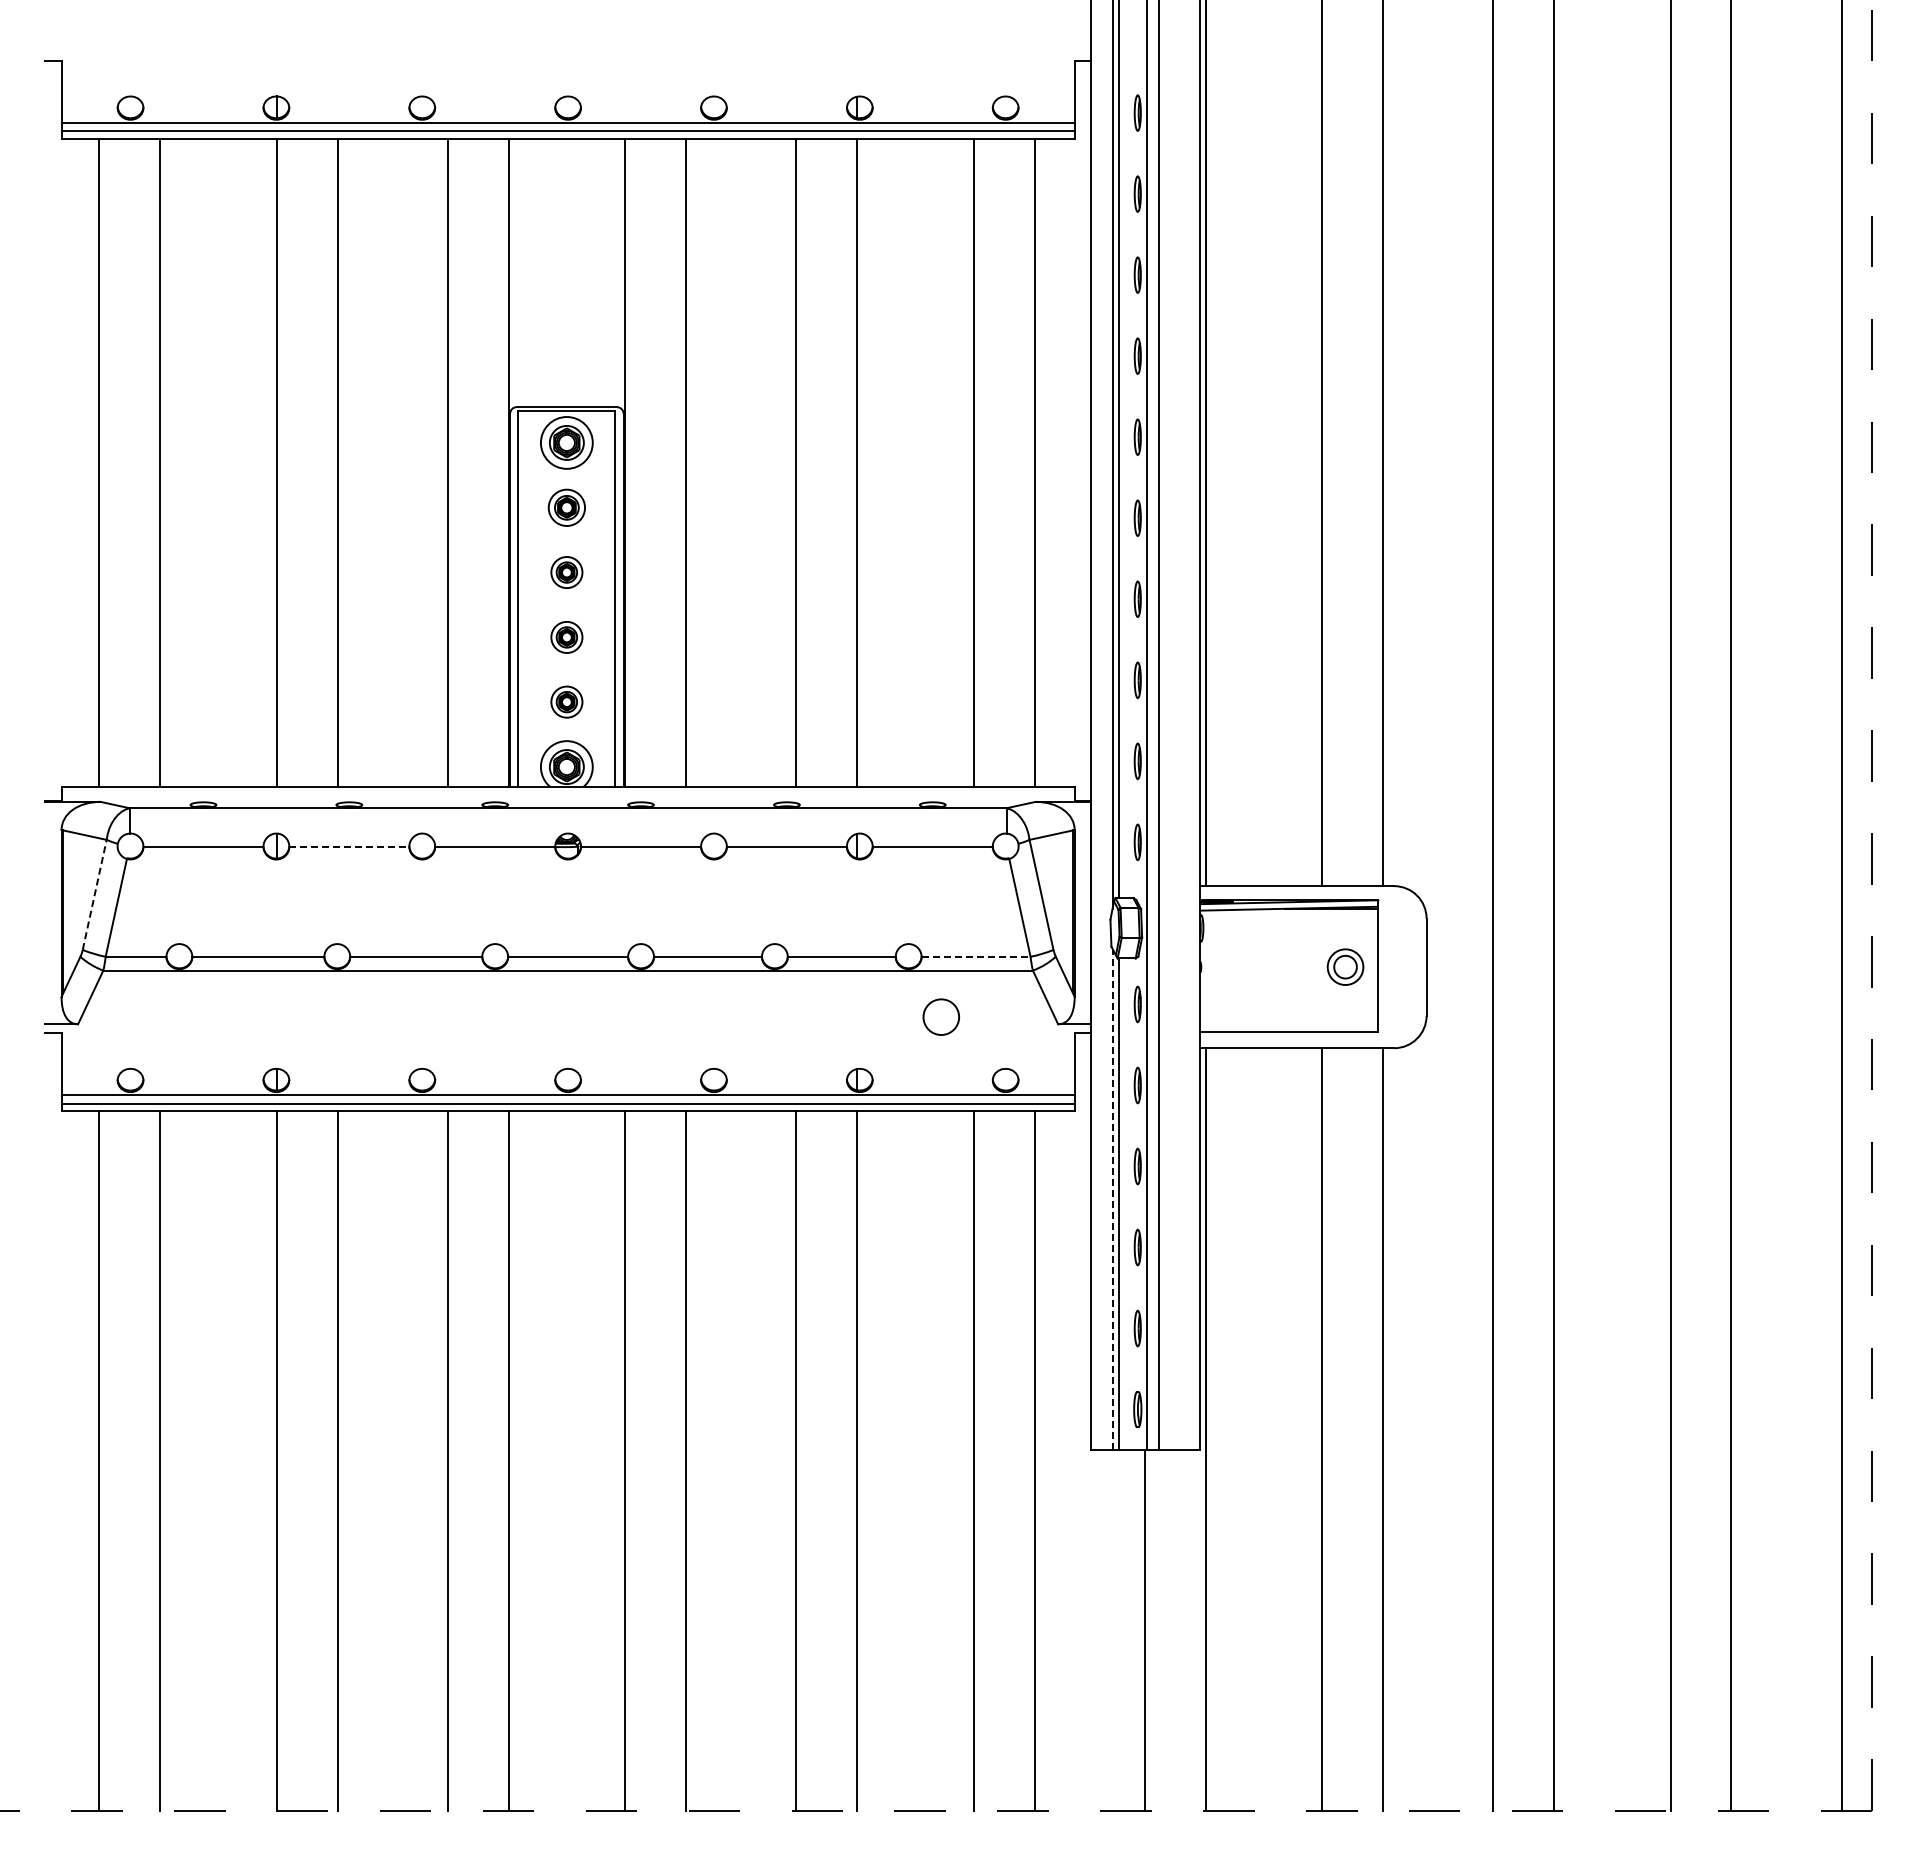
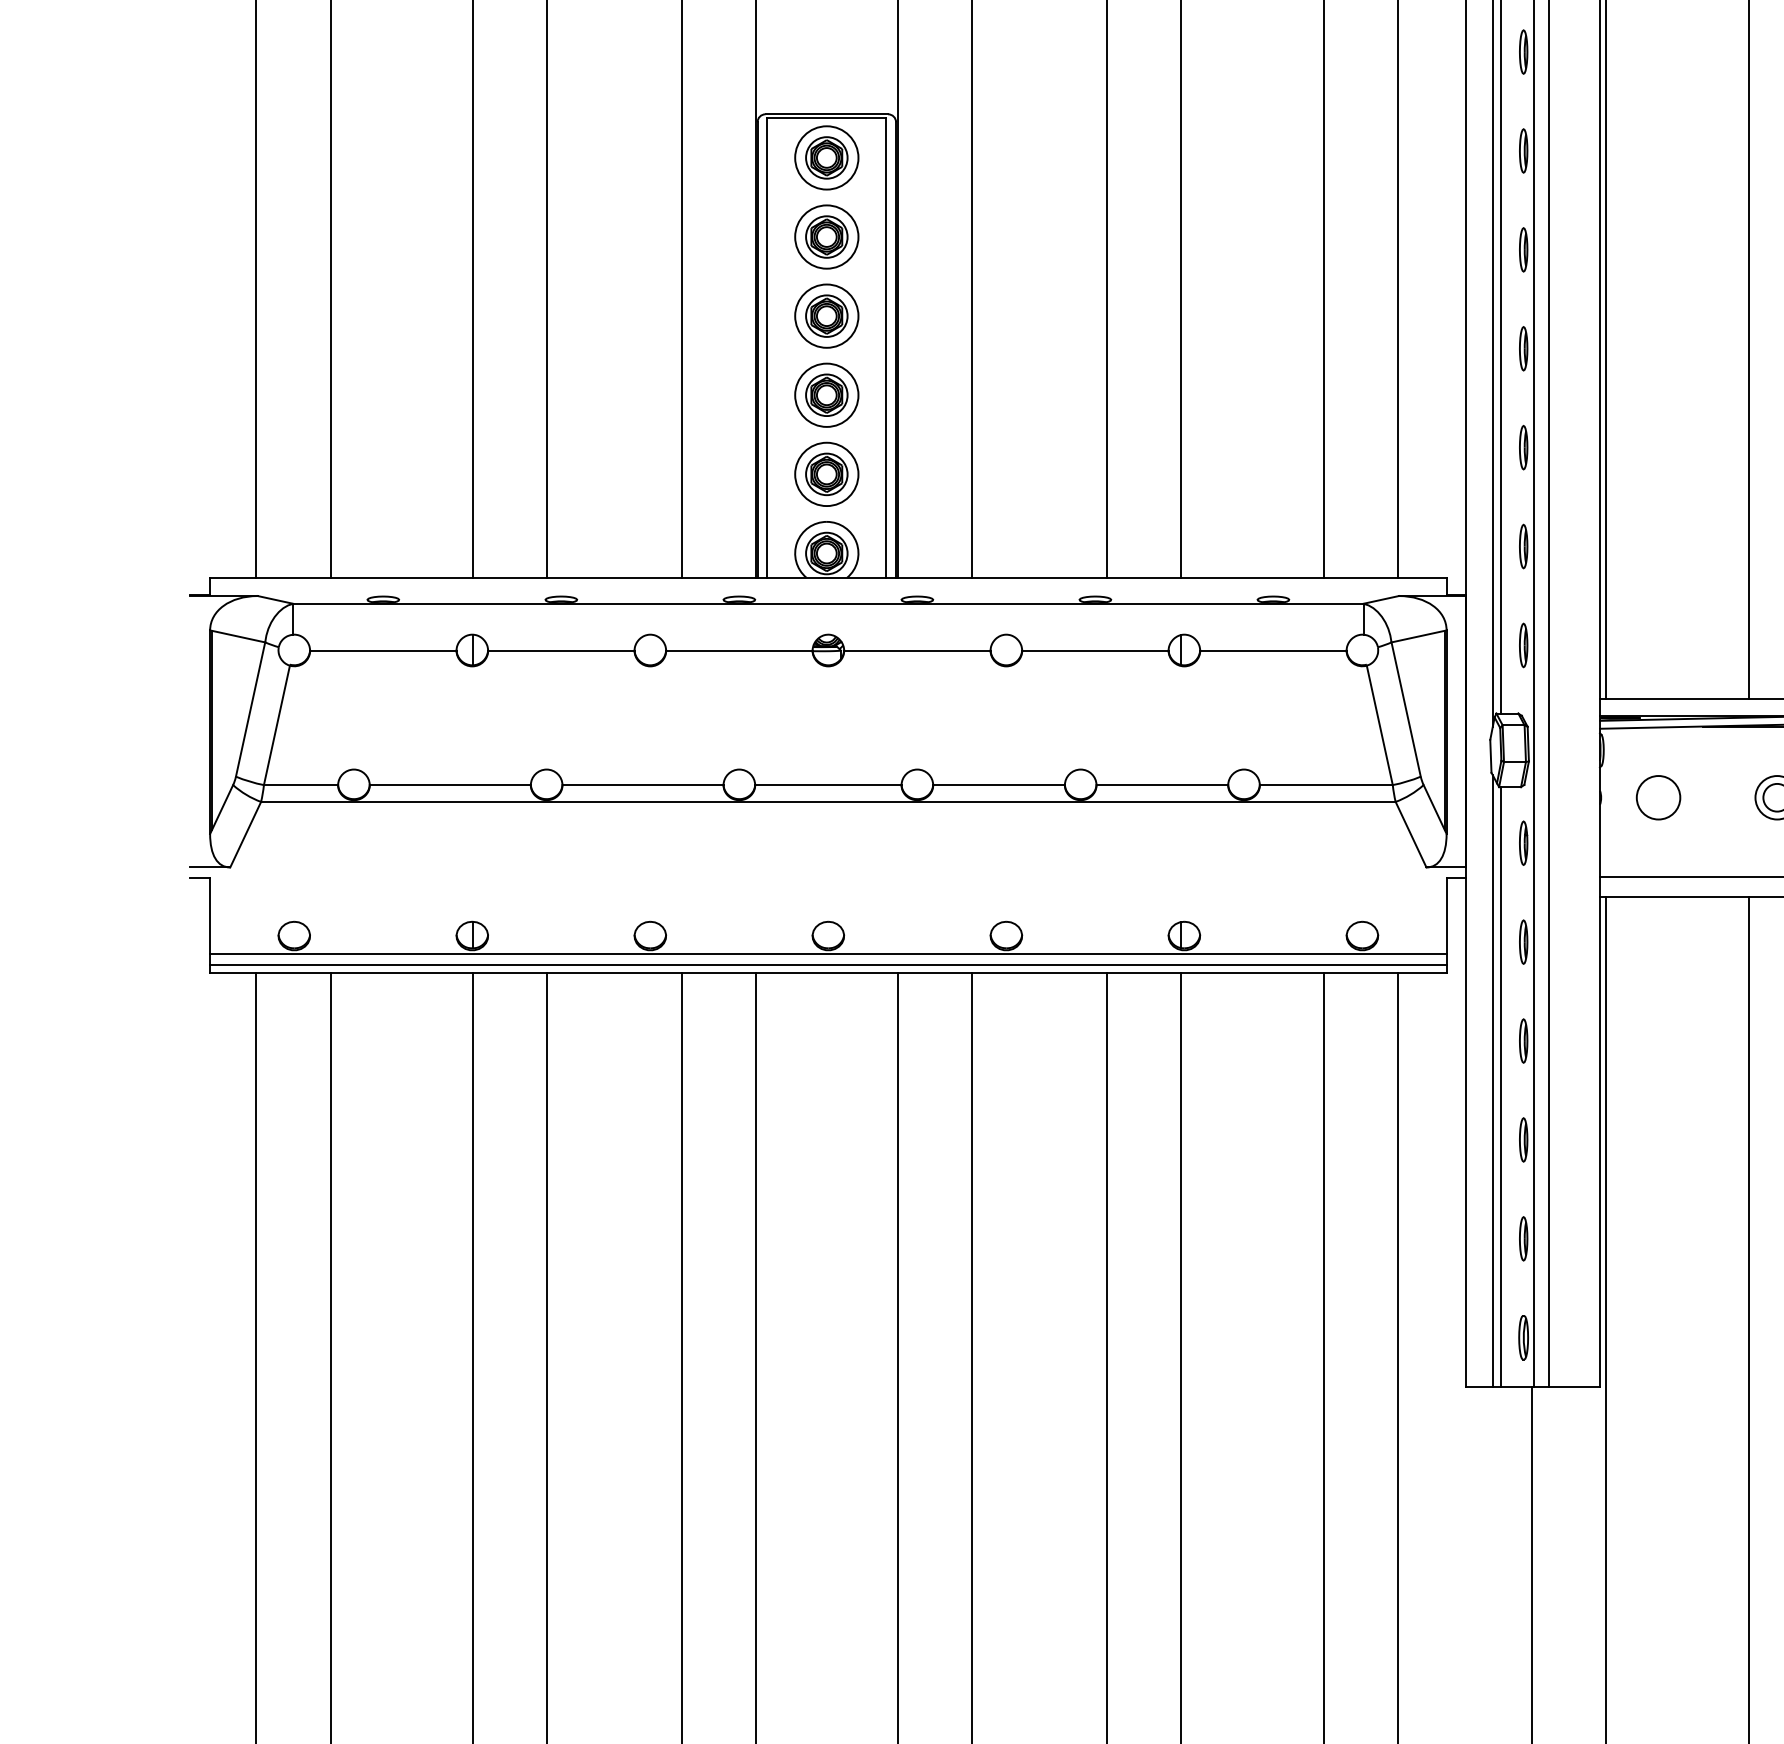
part: (566, 507) -> (826, 236), size x1.43
part: (566, 572) -> (826, 316), size x1.67
part: (566, 637) -> (826, 395), size x1.67
part: (566, 701) -> (826, 473), size x1.67
line: (349, 846) -> (561, 650), dashed -> solid
line: (94, 894) -> (250, 709), dashed -> solid
line: (976, 956) -> (1326, 784), dashed -> solid
circle: (940, 1016) -> (1657, 796), moved
line: (1112, 1199) -> (1492, 1081), dashed -> solid

